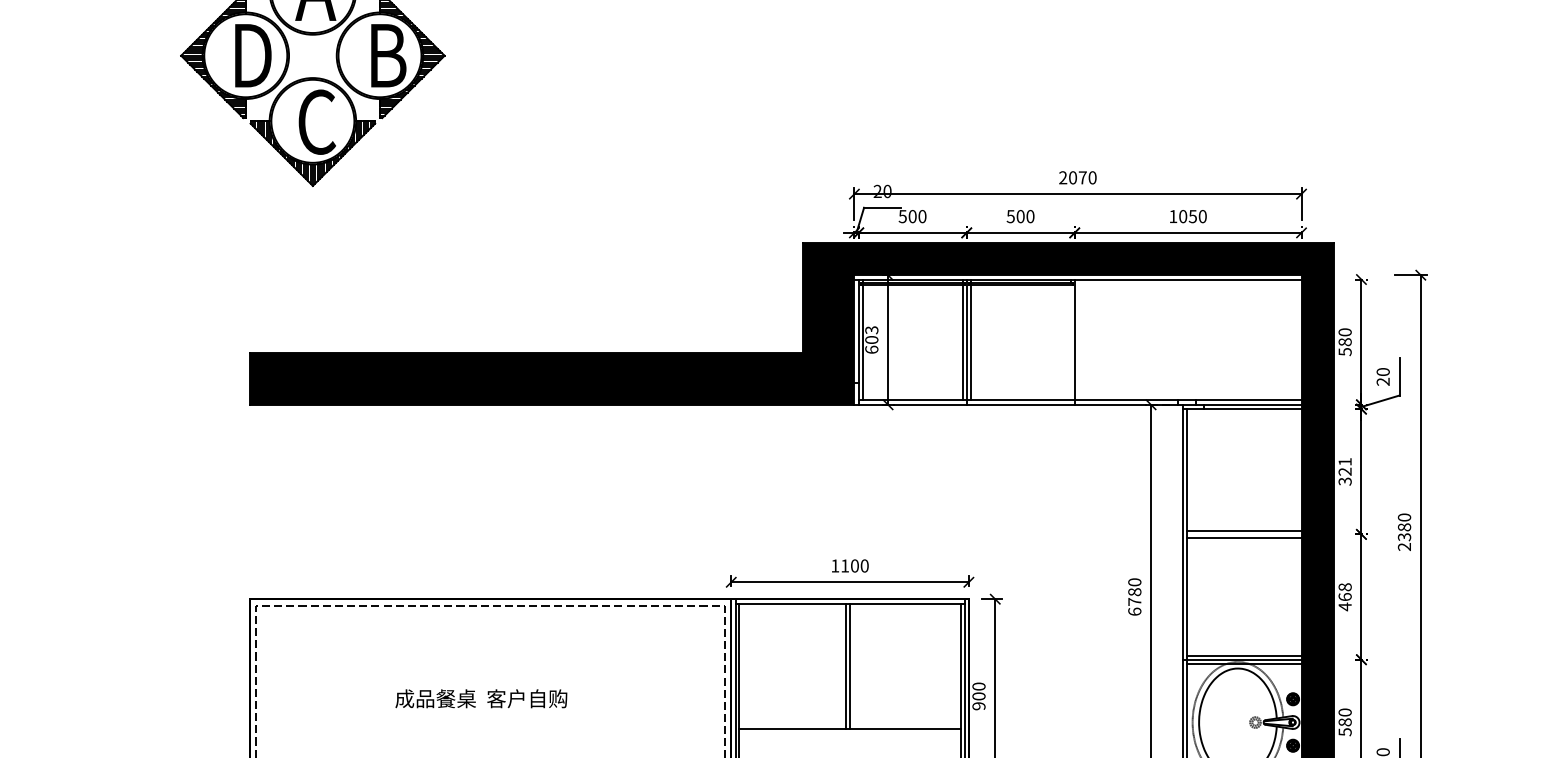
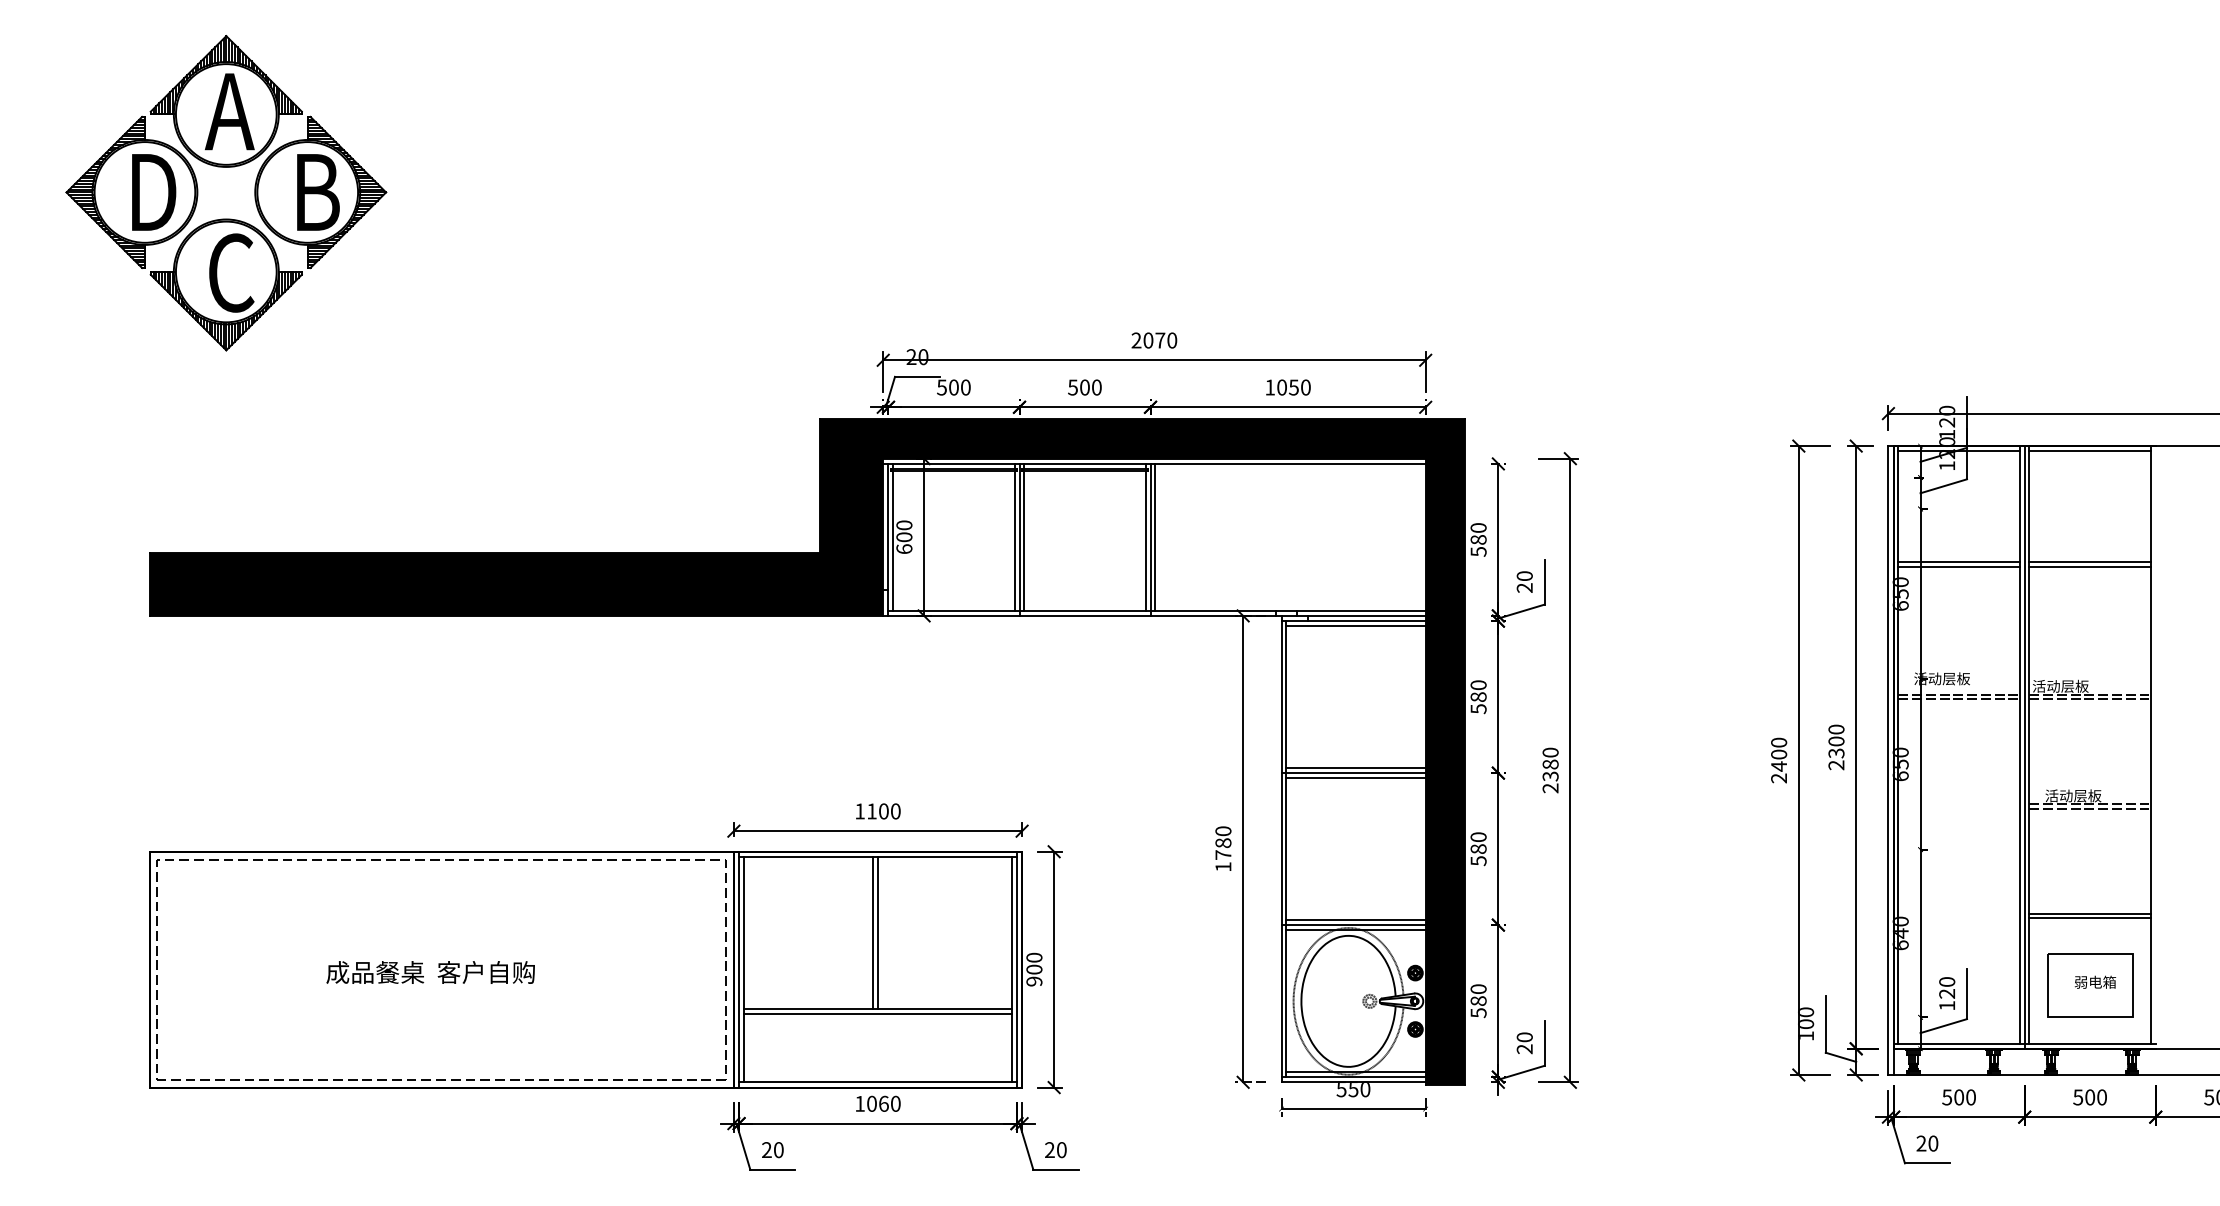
text: (871, 330) -> (904, 525), 603 -> 600
line: (1078, 339) -> (1155, 536), added
line: (1070, 342) -> (1145, 540), added
line: (1243, 412) -> (1355, 625), added
text: (1345, 471) -> (1478, 696), 321 -> 580
line: (1242, 534) -> (1353, 773), added
text: (1345, 597) -> (1478, 849), 468 -> 580
text: (1134, 611) -> (1223, 866), 6780 -> 1780
line: (849, 732) -> (877, 1013), added

